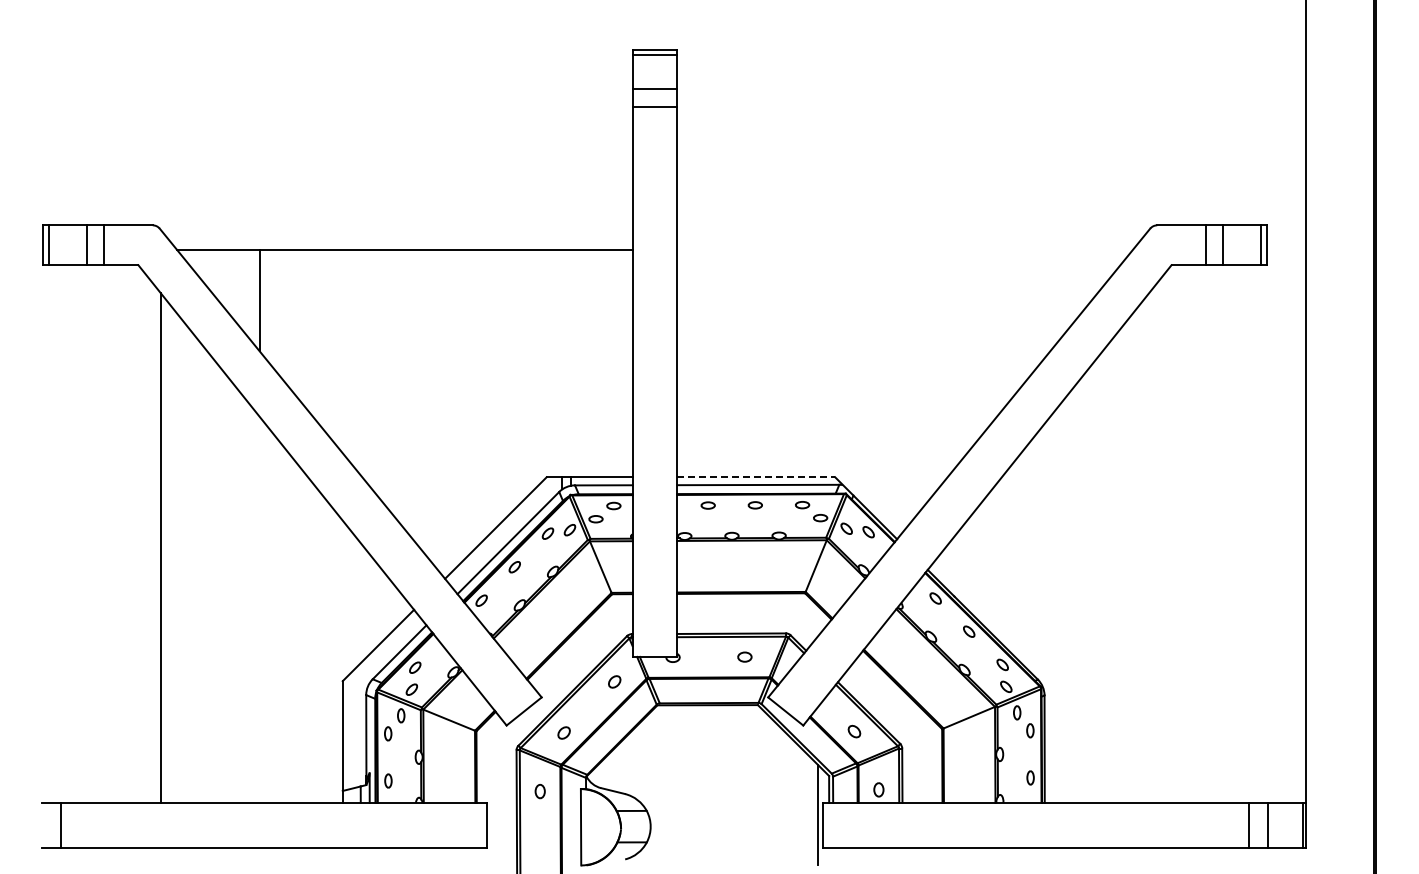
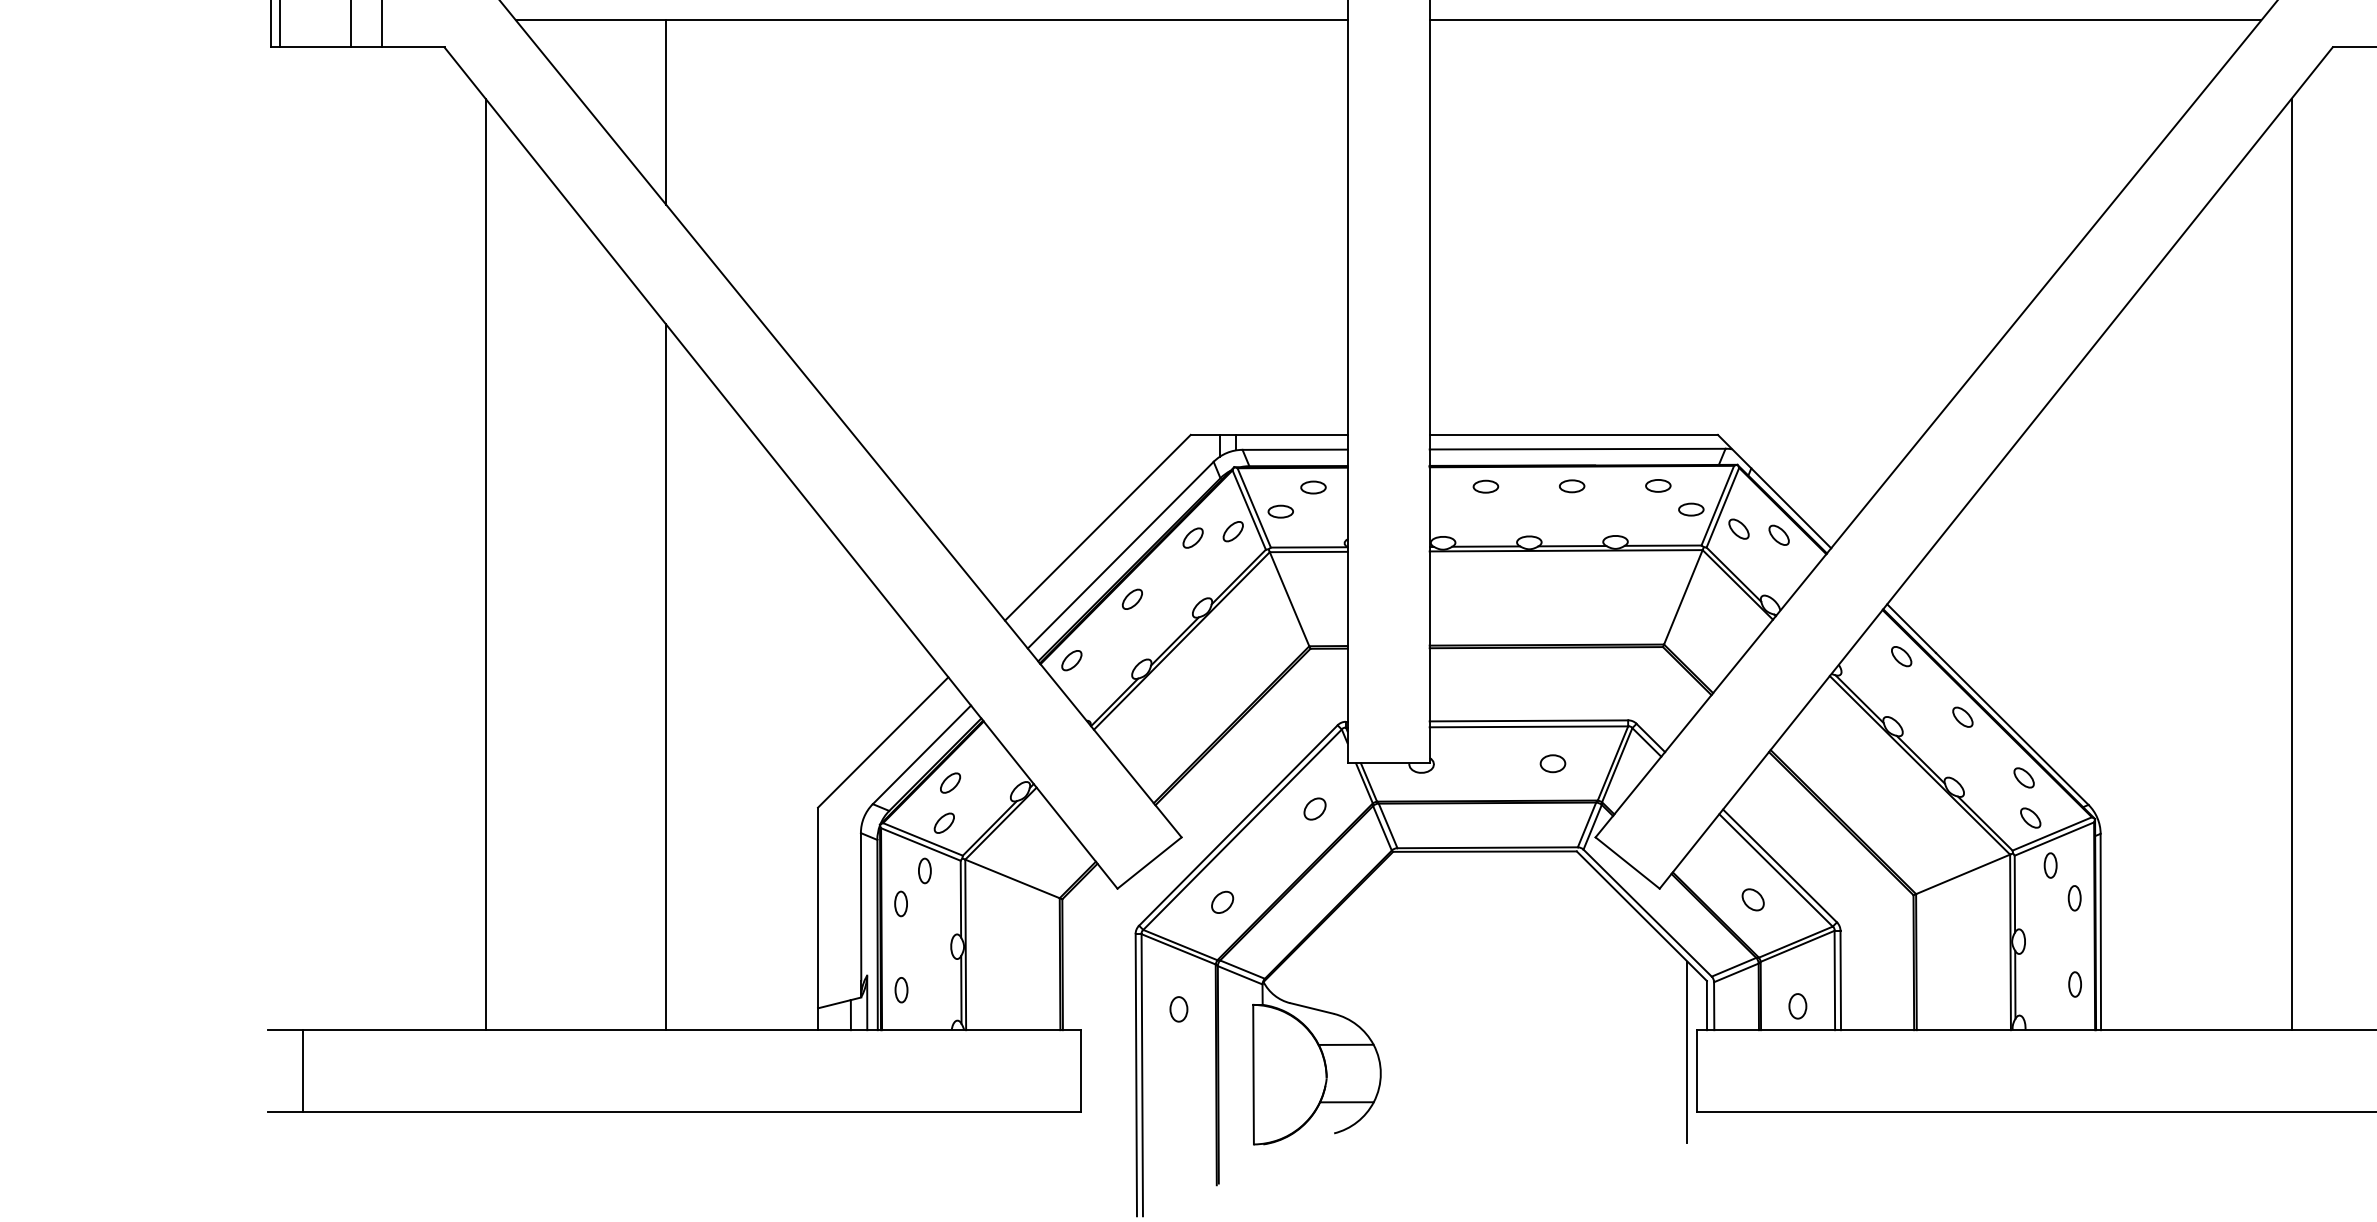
line: (904, 250) -> (1844, 20), added
line: (756, 477) -> (1574, 435), dashed -> solid
line: (1149, 547) -> (2292, 563), added
line: (259, 609) -> (665, 676), added

